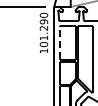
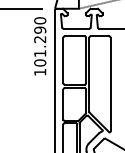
line: (59, 42) -> (62, 60), dashed -> solid

